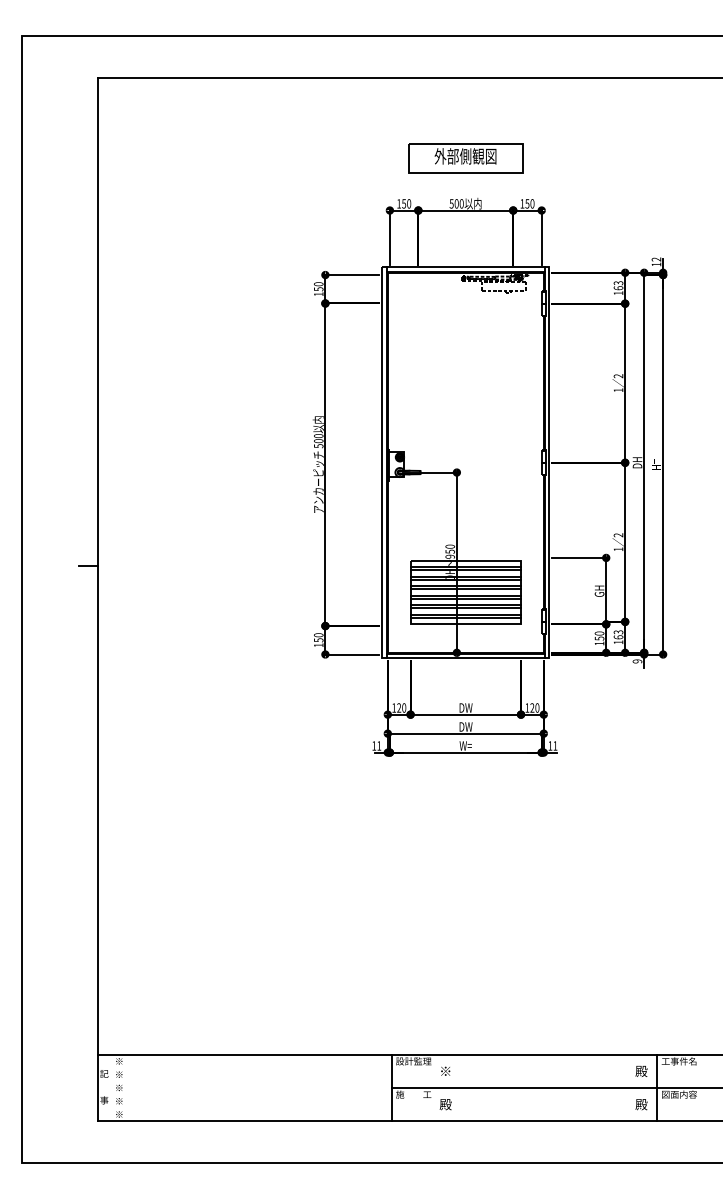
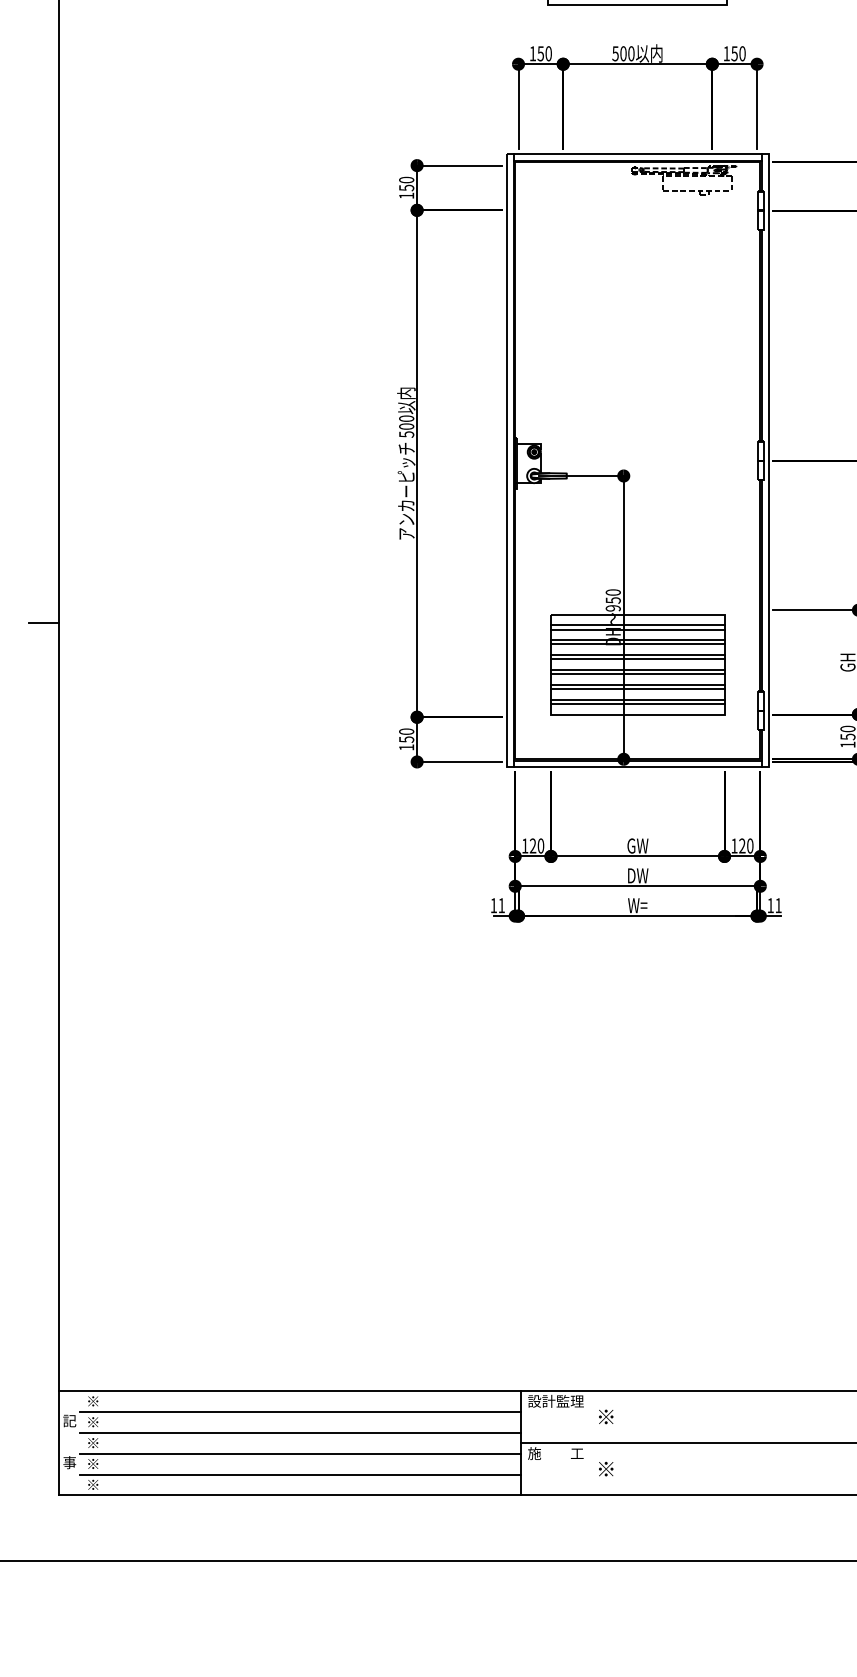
text: (461, 707) -> (631, 845), DW -> GW
line: (250, 1068) -> (299, 1412), added
line: (250, 1081) -> (299, 1432), added
line: (250, 1094) -> (299, 1453), added
text: (445, 1104) -> (605, 1469), 殿 -> ※
line: (250, 1108) -> (299, 1475), added

